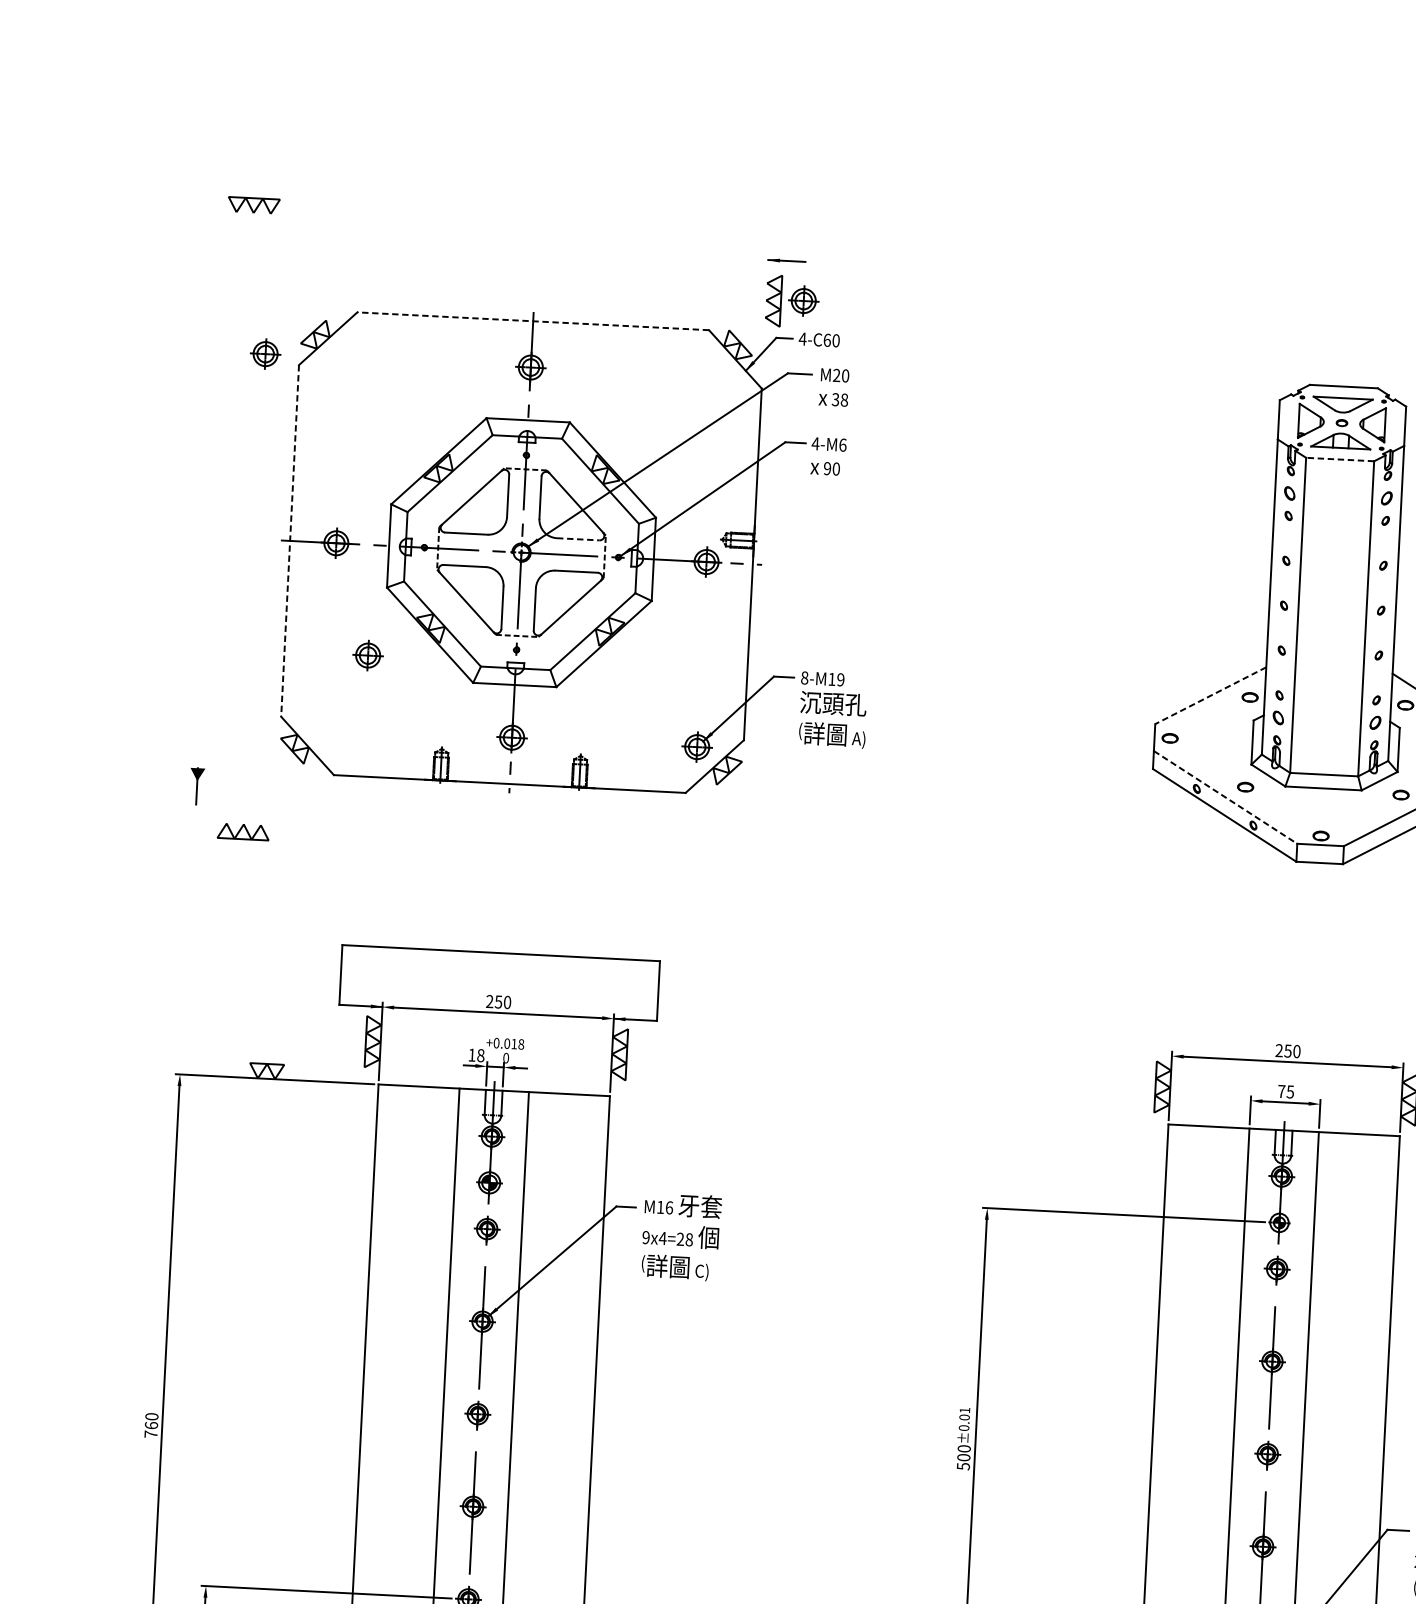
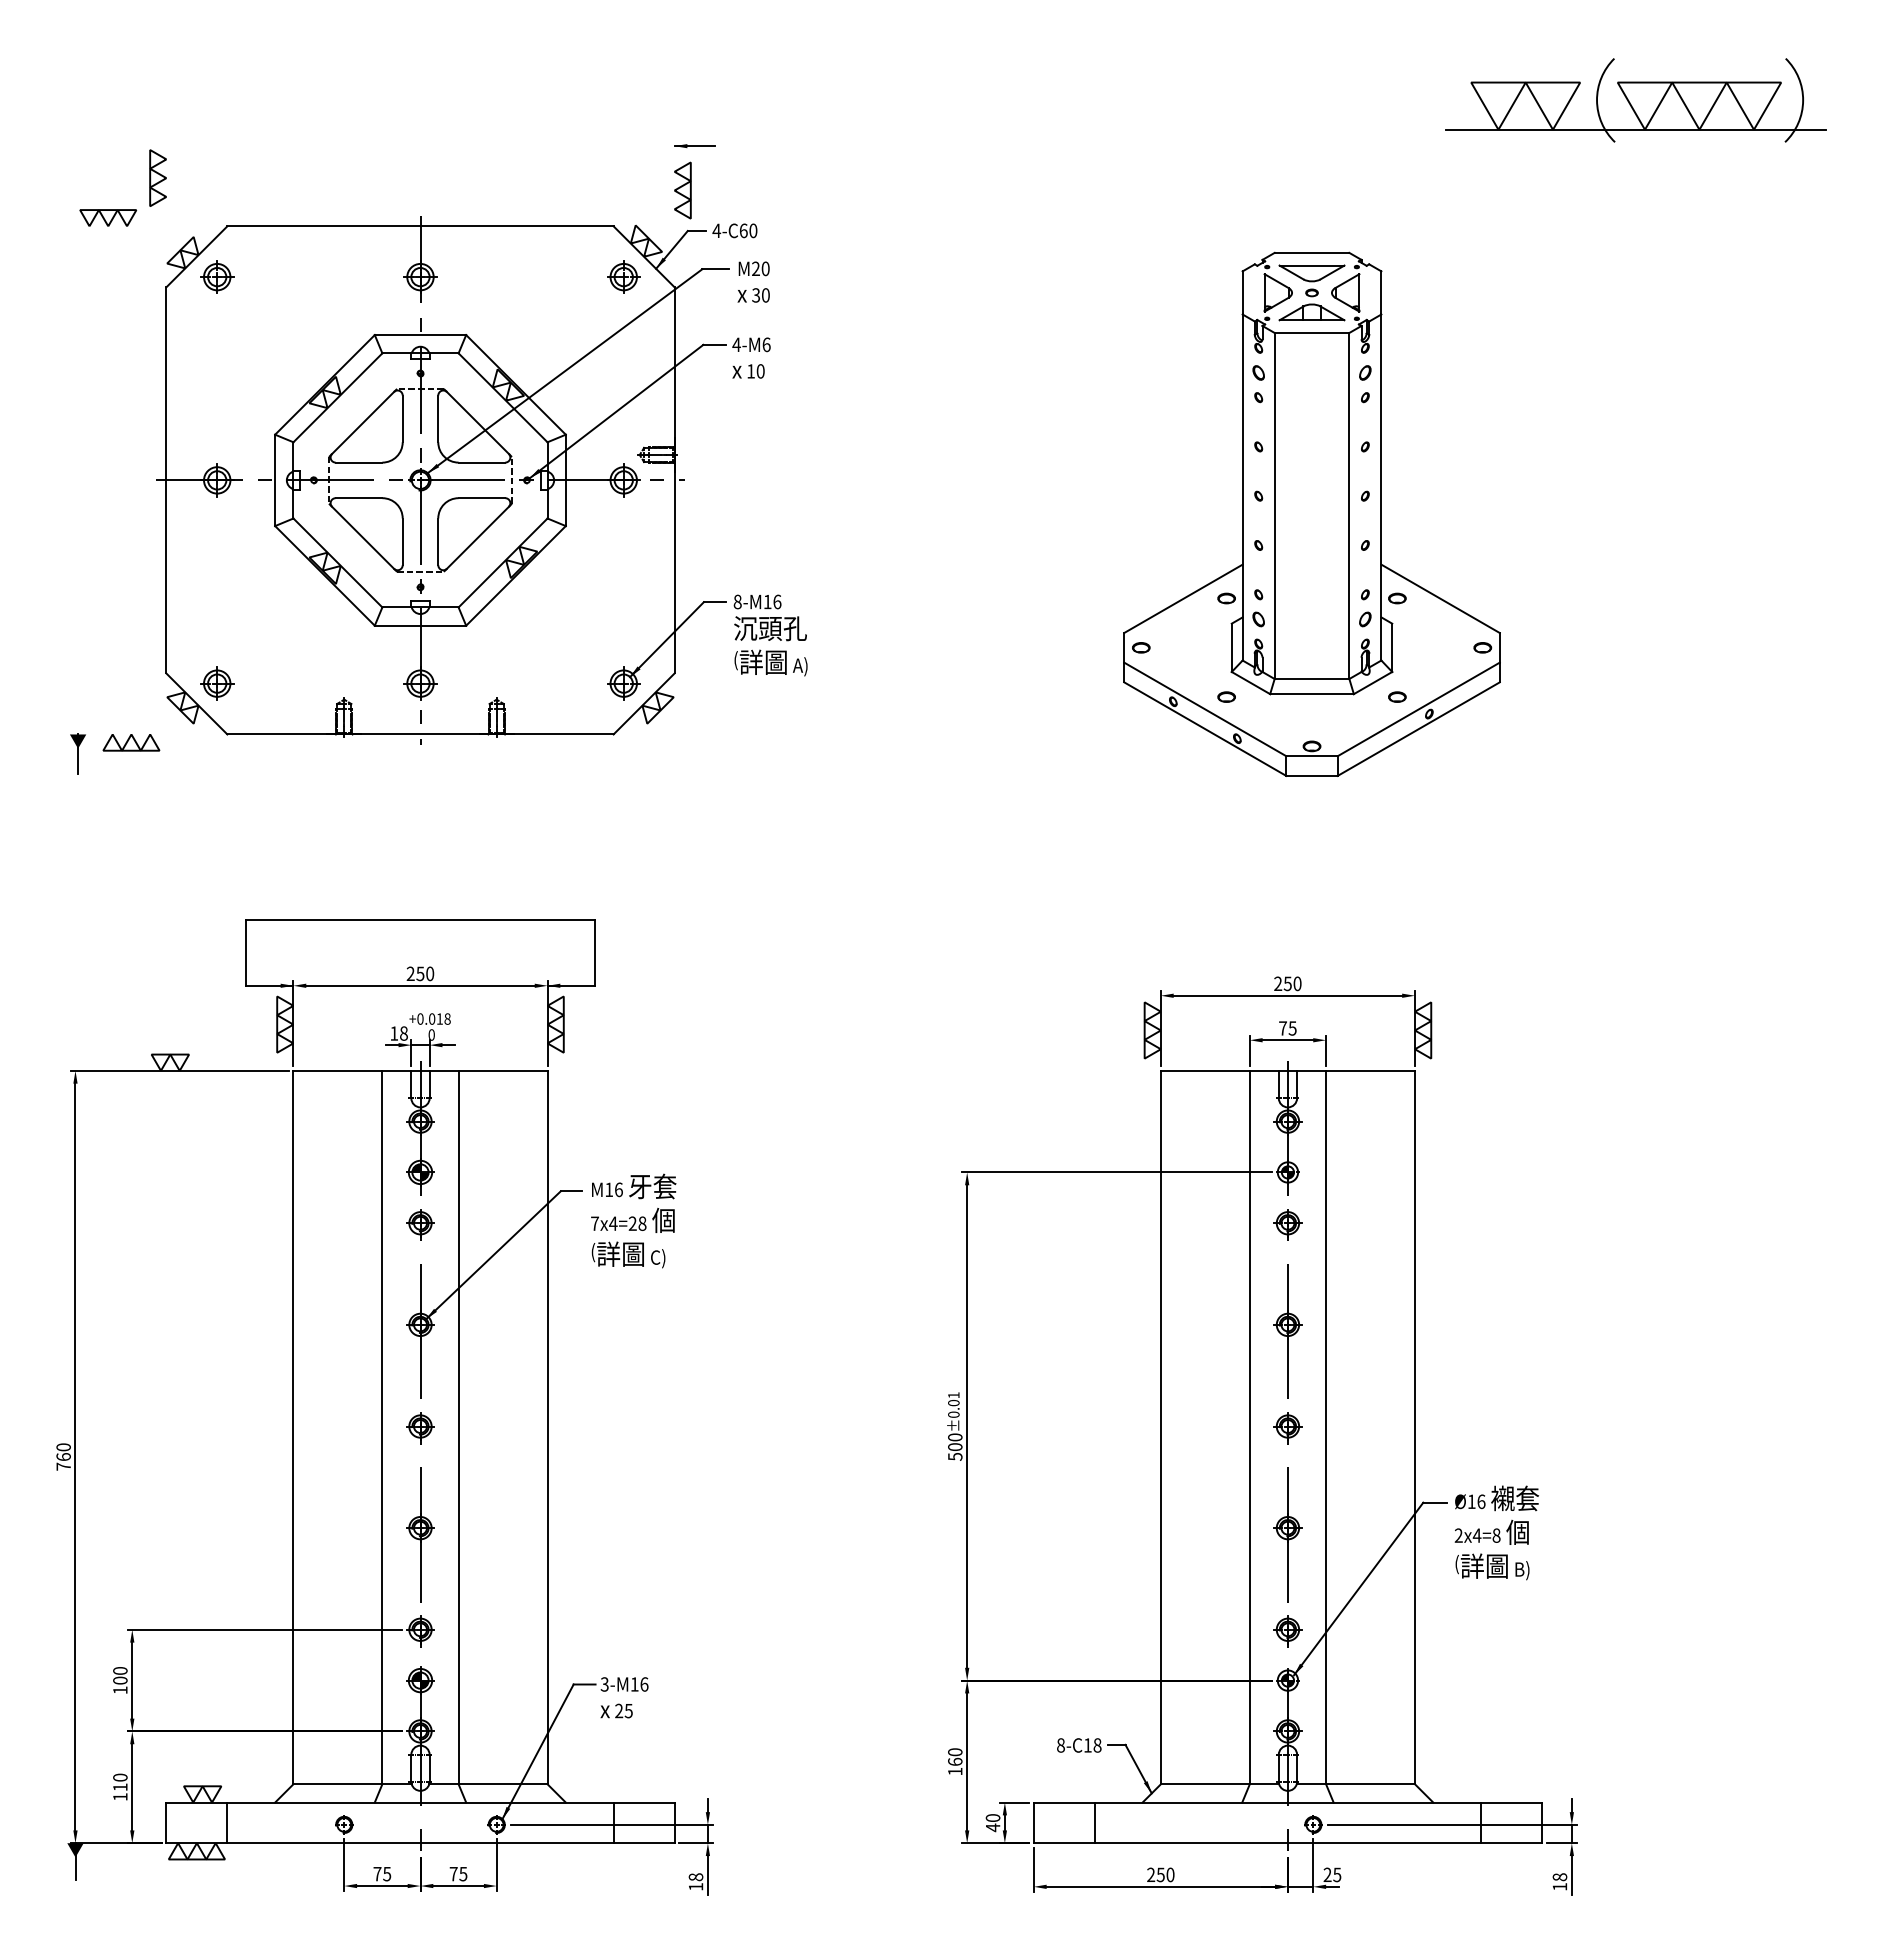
part: (254, 205) -> (108, 217), moved
part: (295, 264) -> (157, 177), added
part: (803, 300) -> (623, 276), moved
line: (533, 321) -> (420, 226), dashed -> solid
part: (265, 353) -> (217, 276), moved
text: (844, 400) -> (765, 295), 38 -> 30
line: (1339, 459) -> (1311, 332), dashed -> solid
text: (827, 468) -> (750, 371), 90 -> 10
line: (578, 539) -> (482, 462), dashed -> solid
line: (290, 541) -> (166, 480), dashed -> solid
part: (368, 655) -> (217, 683), moved
text: (841, 679) -> (777, 601), 8-M19 -> 8-M16
line: (1209, 696) -> (1182, 599), dashed -> solid
line: (1225, 797) -> (1205, 709), dashed -> solid
part: (243, 831) -> (131, 742), moved
text: (645, 1237) -> (594, 1223), 9x4=28 -> 7x4=28

